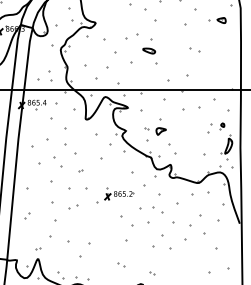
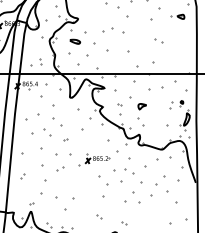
part: (149, 50) -> (75, 41), moved
part: (50, 75) -> (41, 61), size x0.62
part: (160, 131) -> (141, 106), moved

